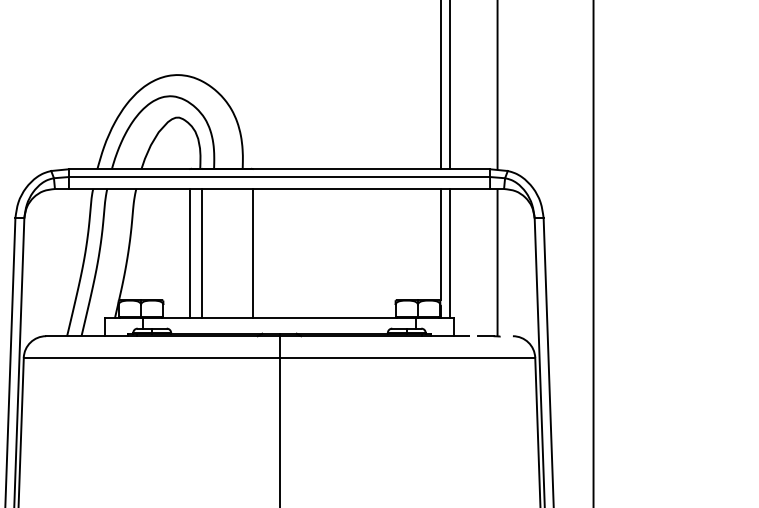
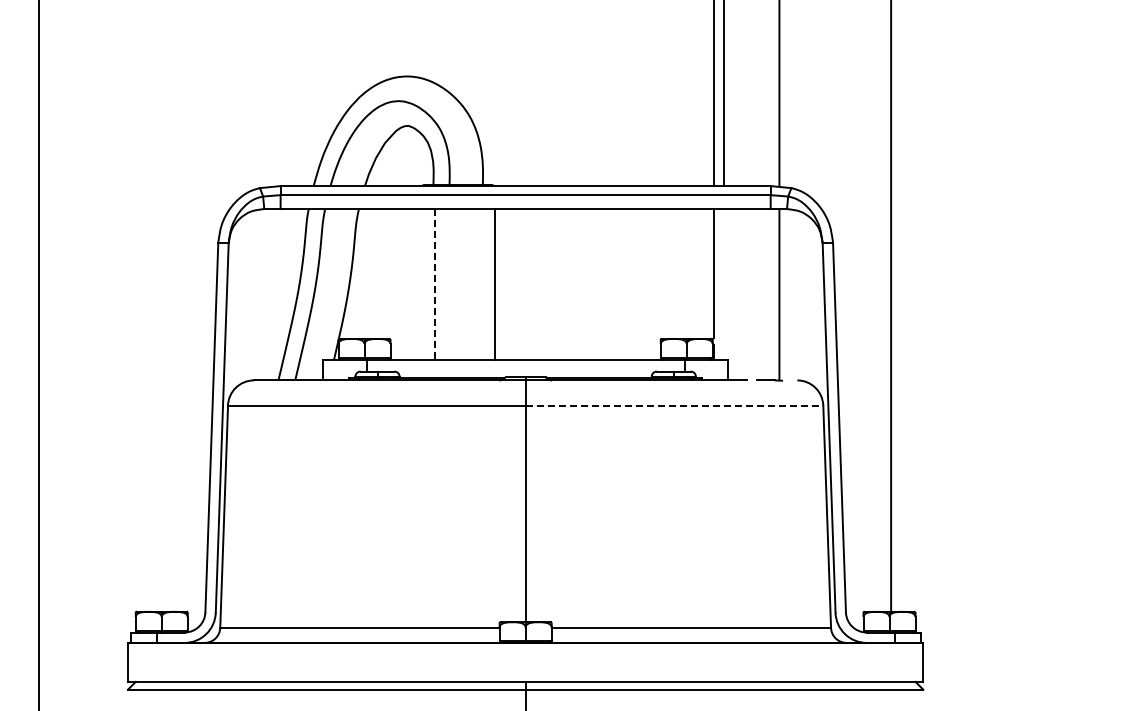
line: (190, 253) -> (421, 284), removed
line: (202, 253) -> (435, 284), solid -> dashed
line: (450, 253) -> (724, 284), removed
line: (407, 357) -> (674, 405), solid -> dashed

